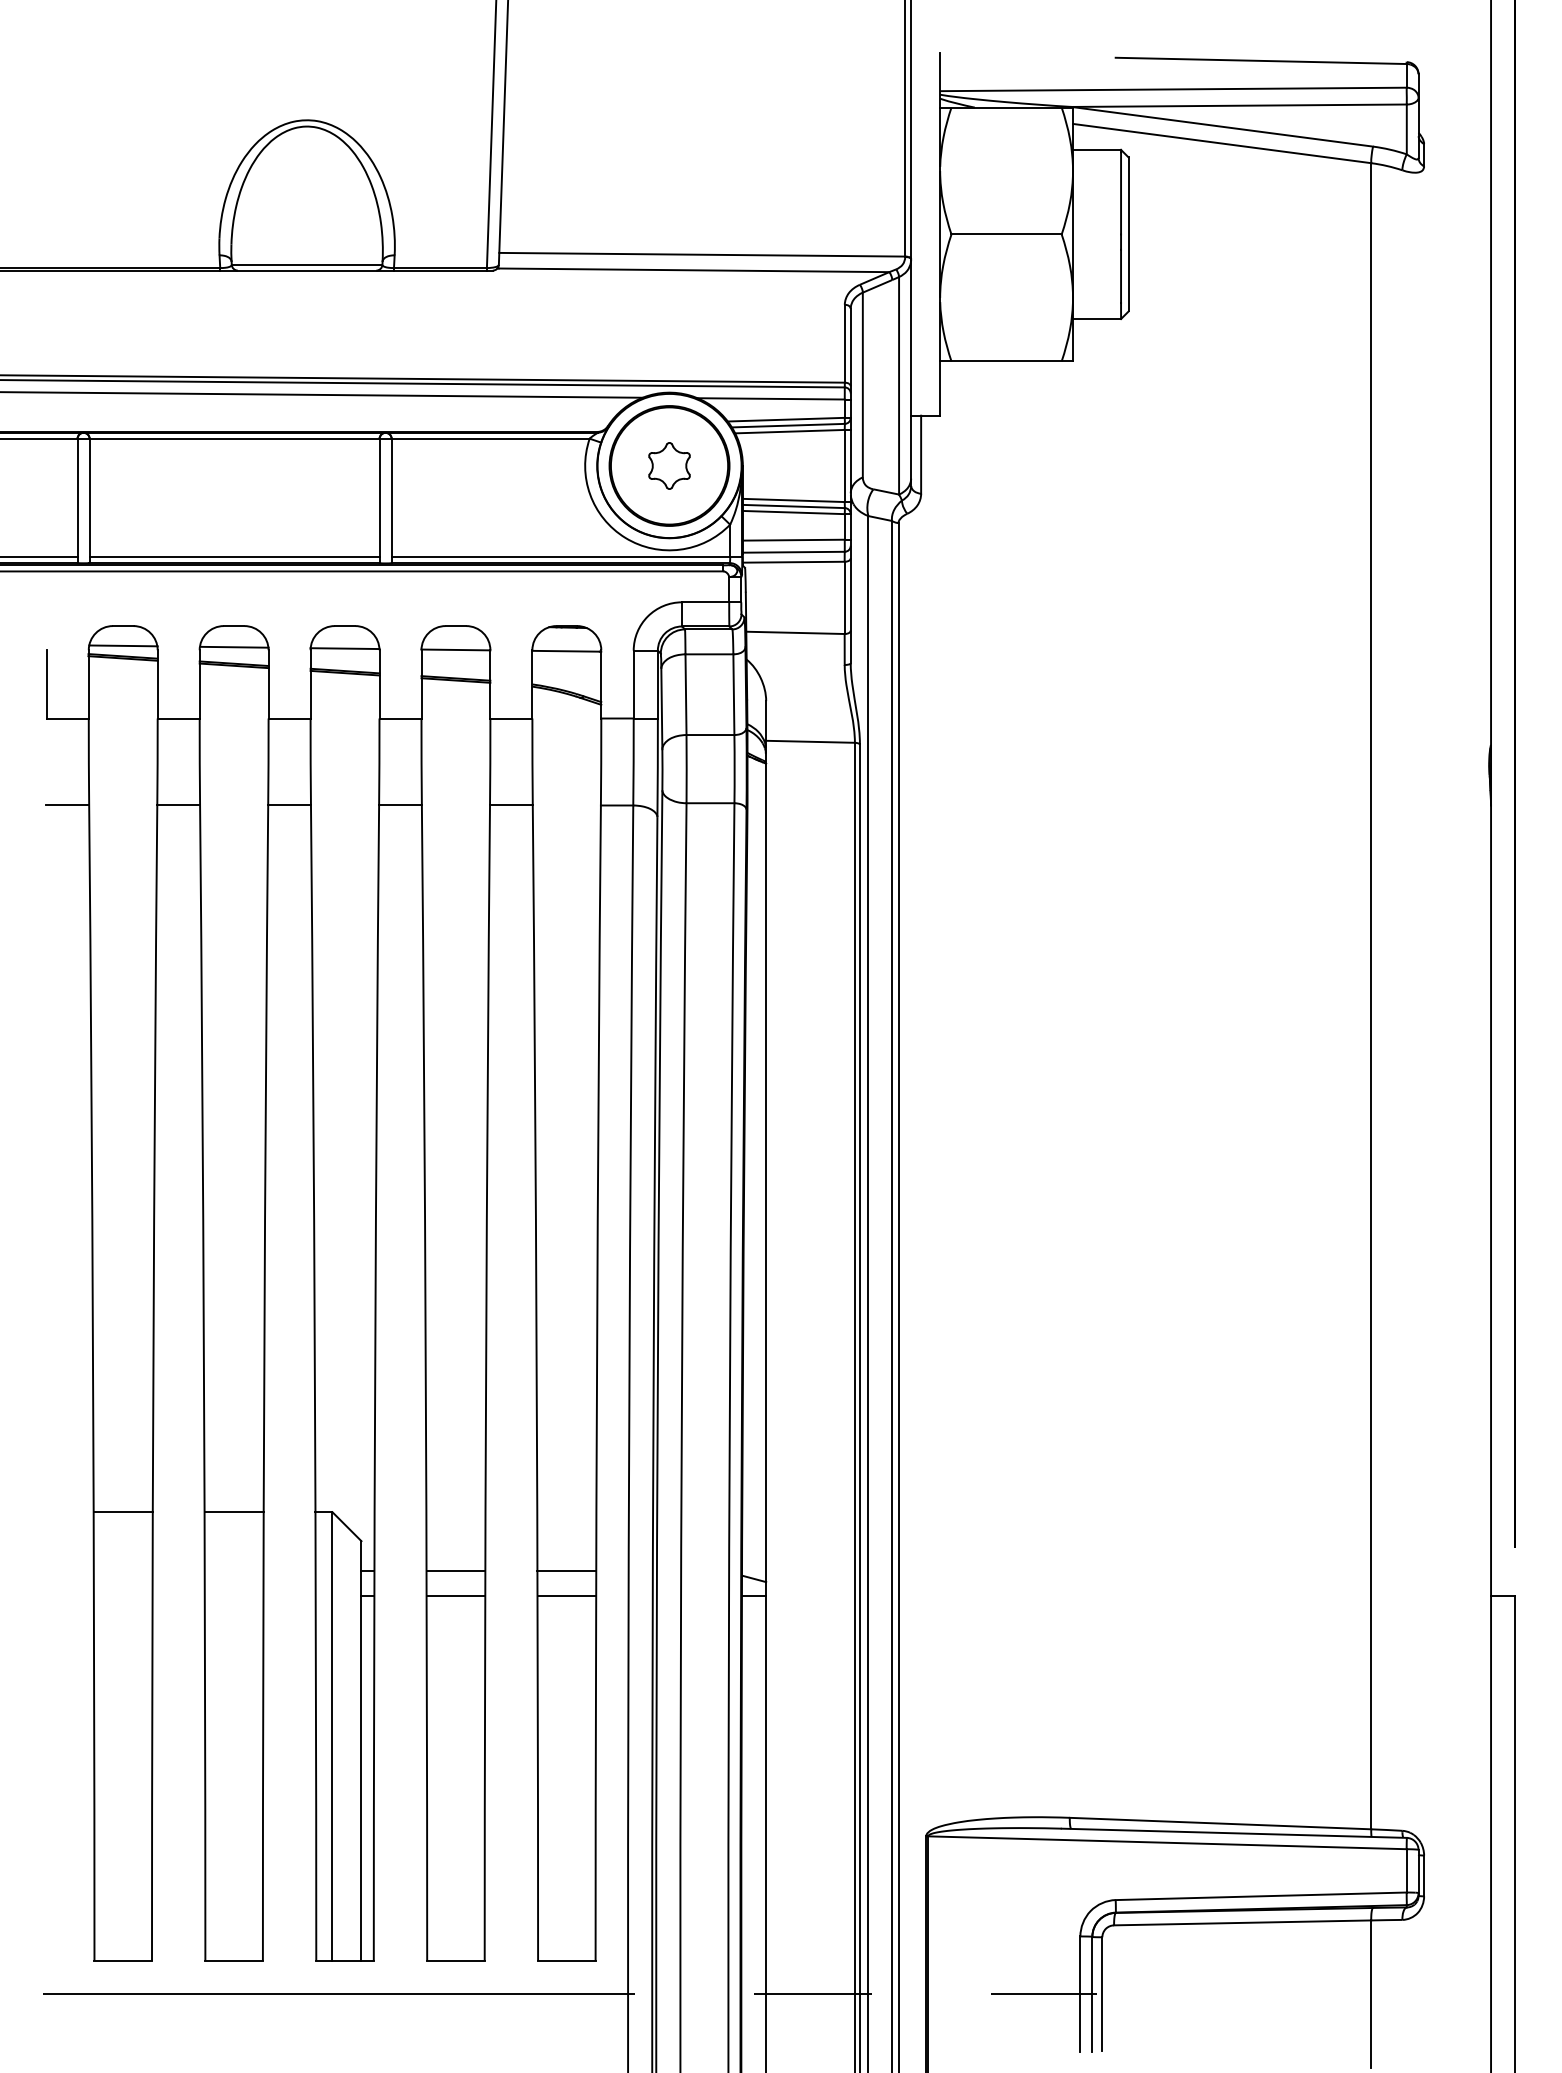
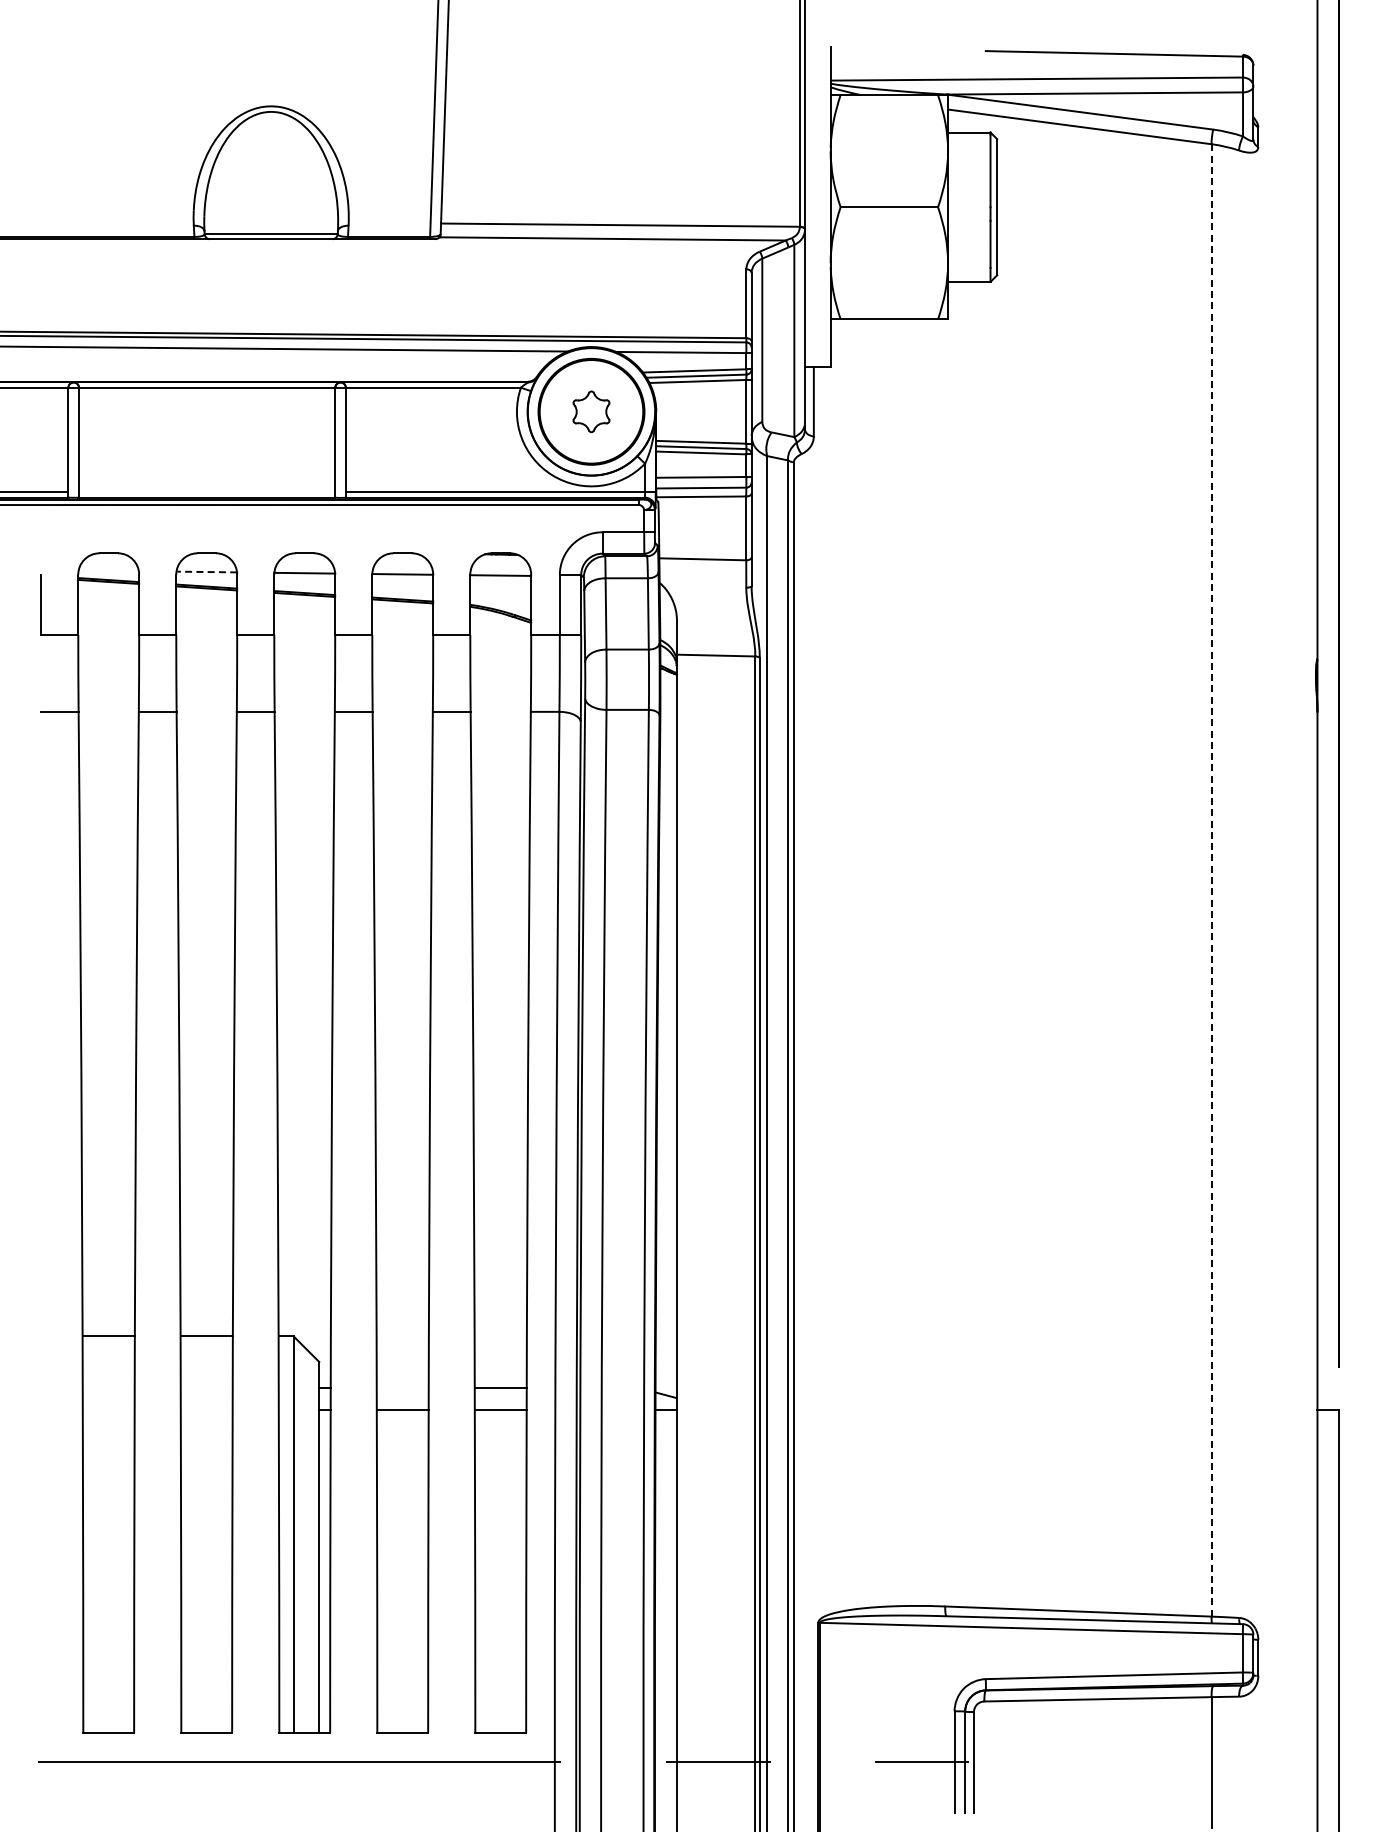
line: (235, 557) -> (207, 492), removed
line: (122, 645) -> (108, 570), removed
line: (235, 647) -> (207, 572), solid -> dashed
line: (1371, 995) -> (1211, 879), solid -> dashed
line: (455, 1571) -> (402, 1388), removed

